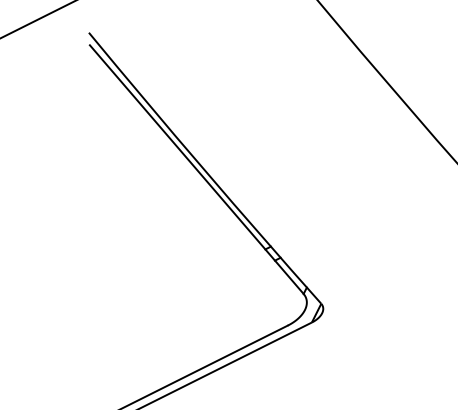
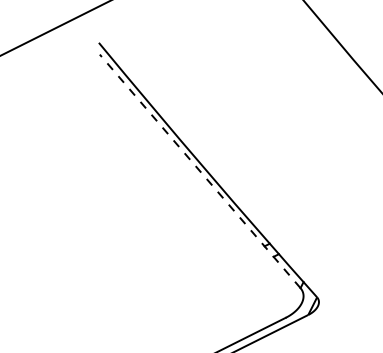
line: (196, 169) -> (199, 171), solid -> dashed

